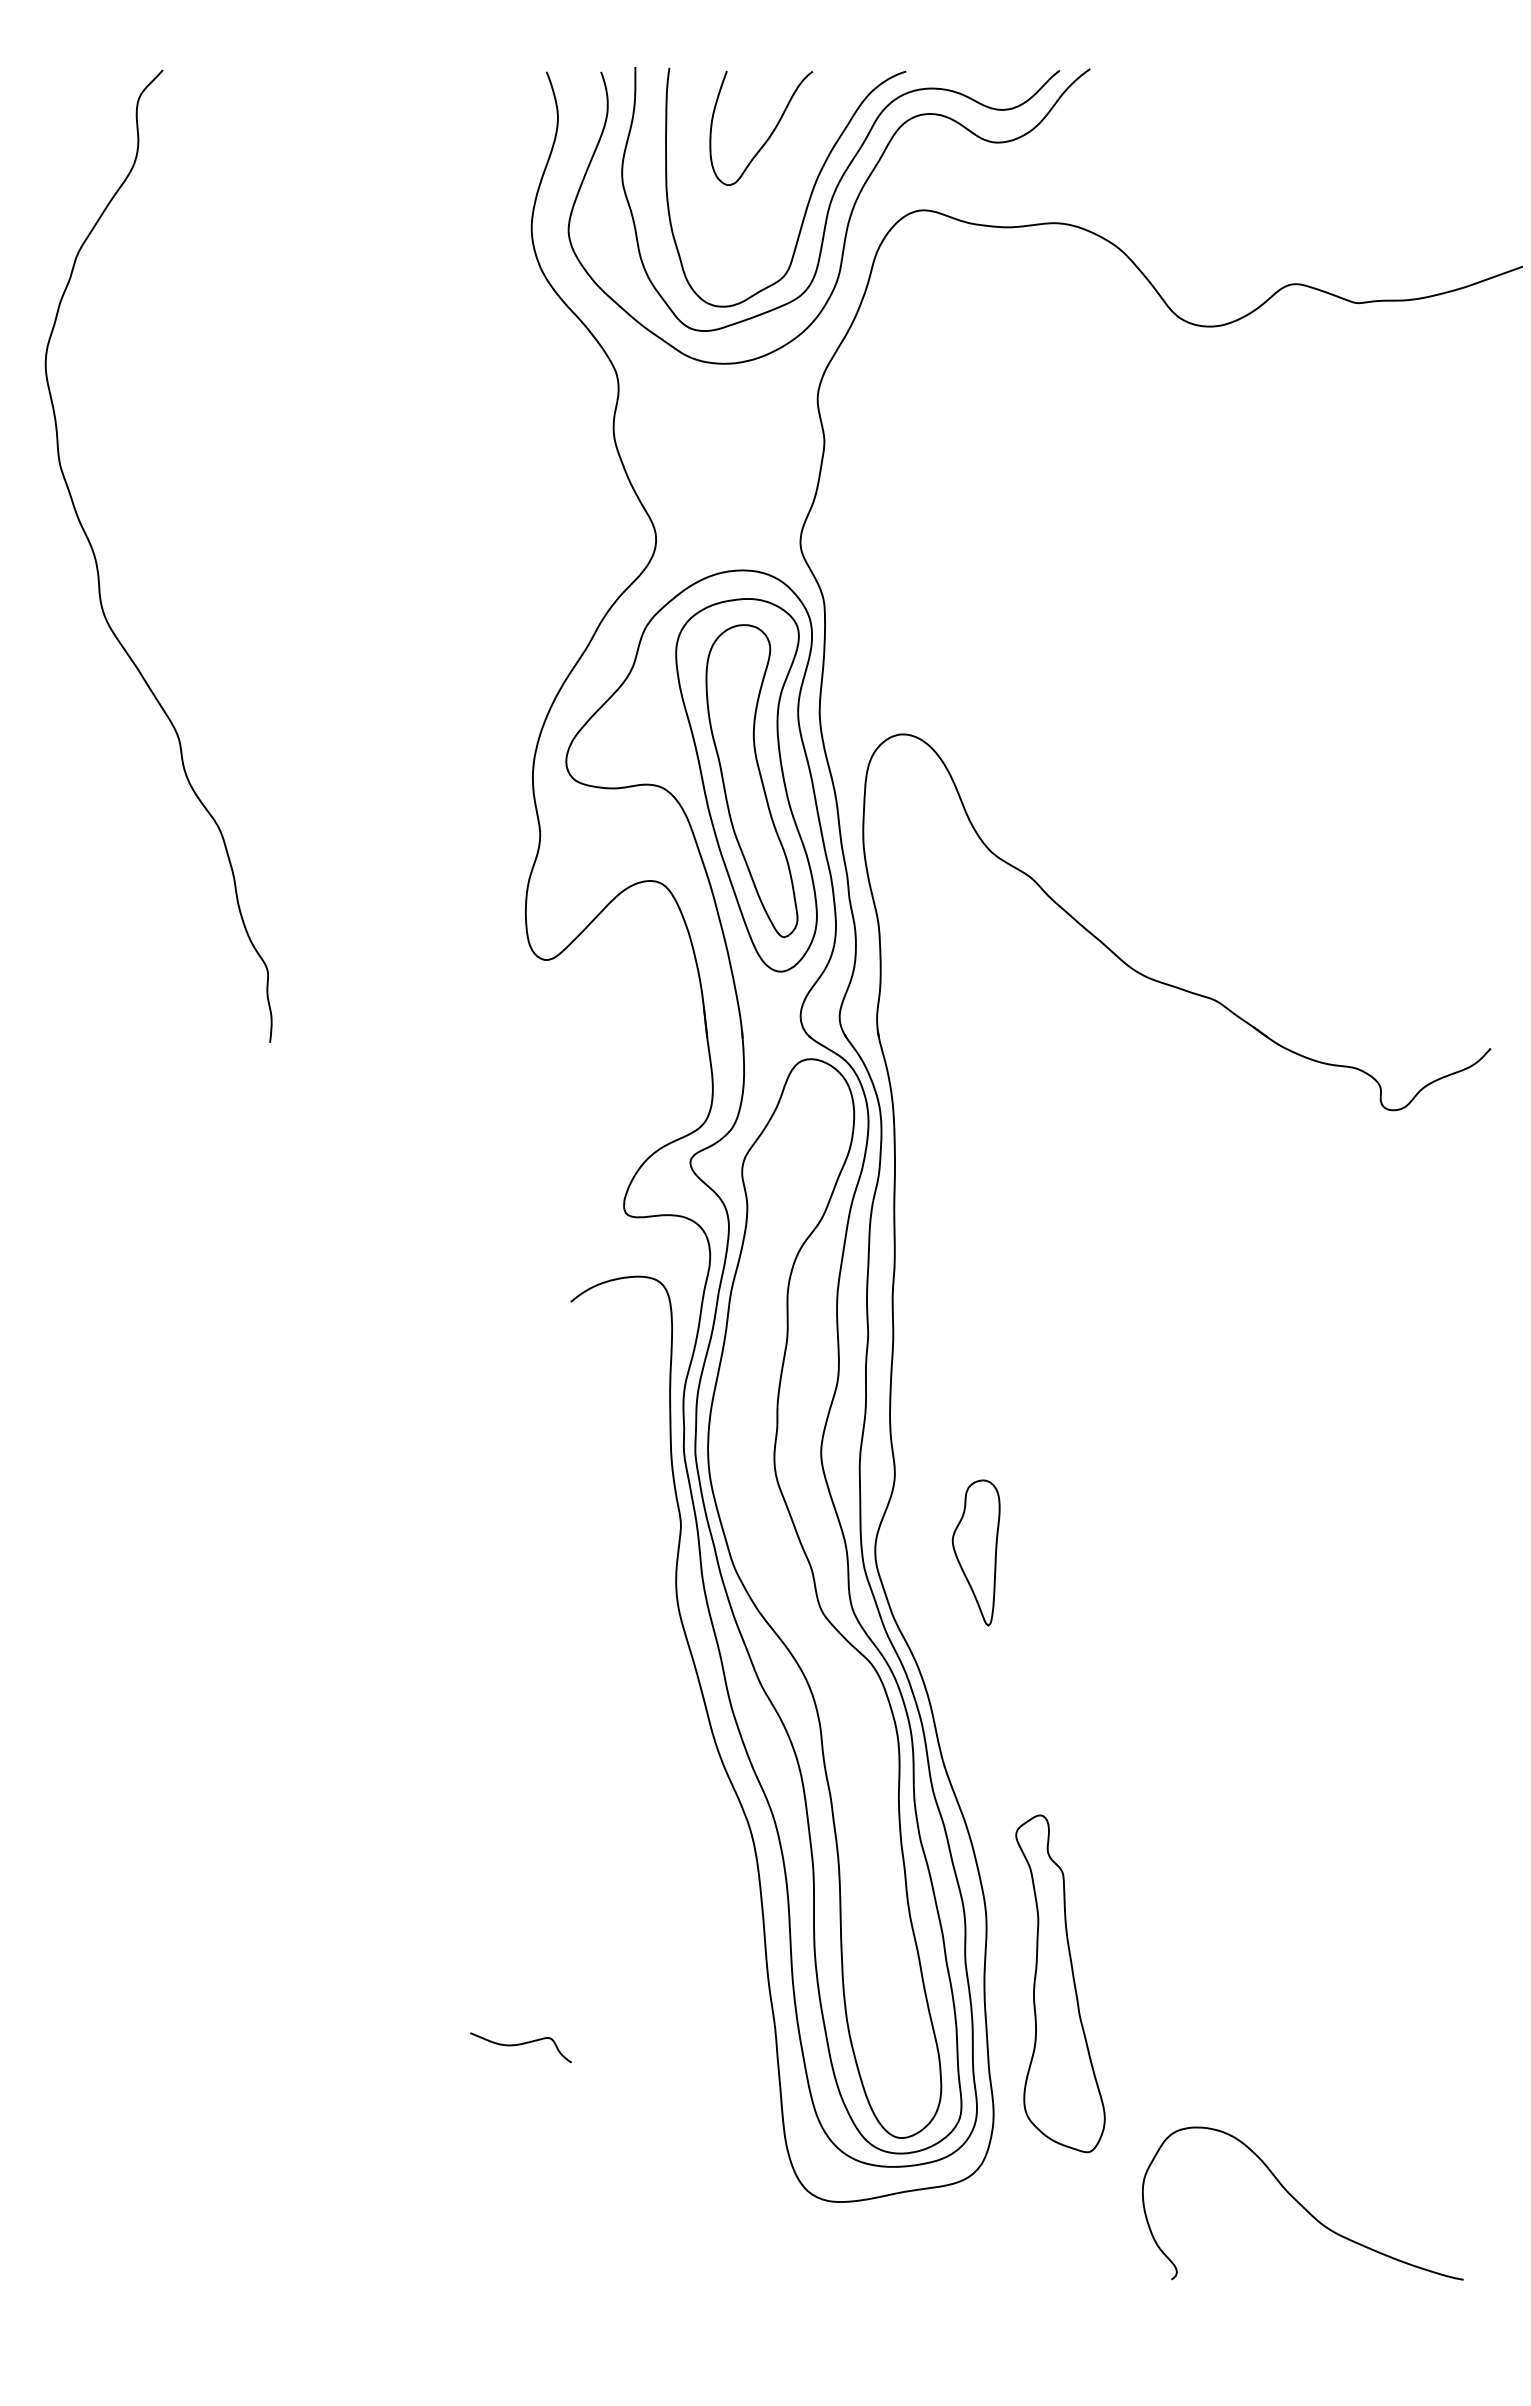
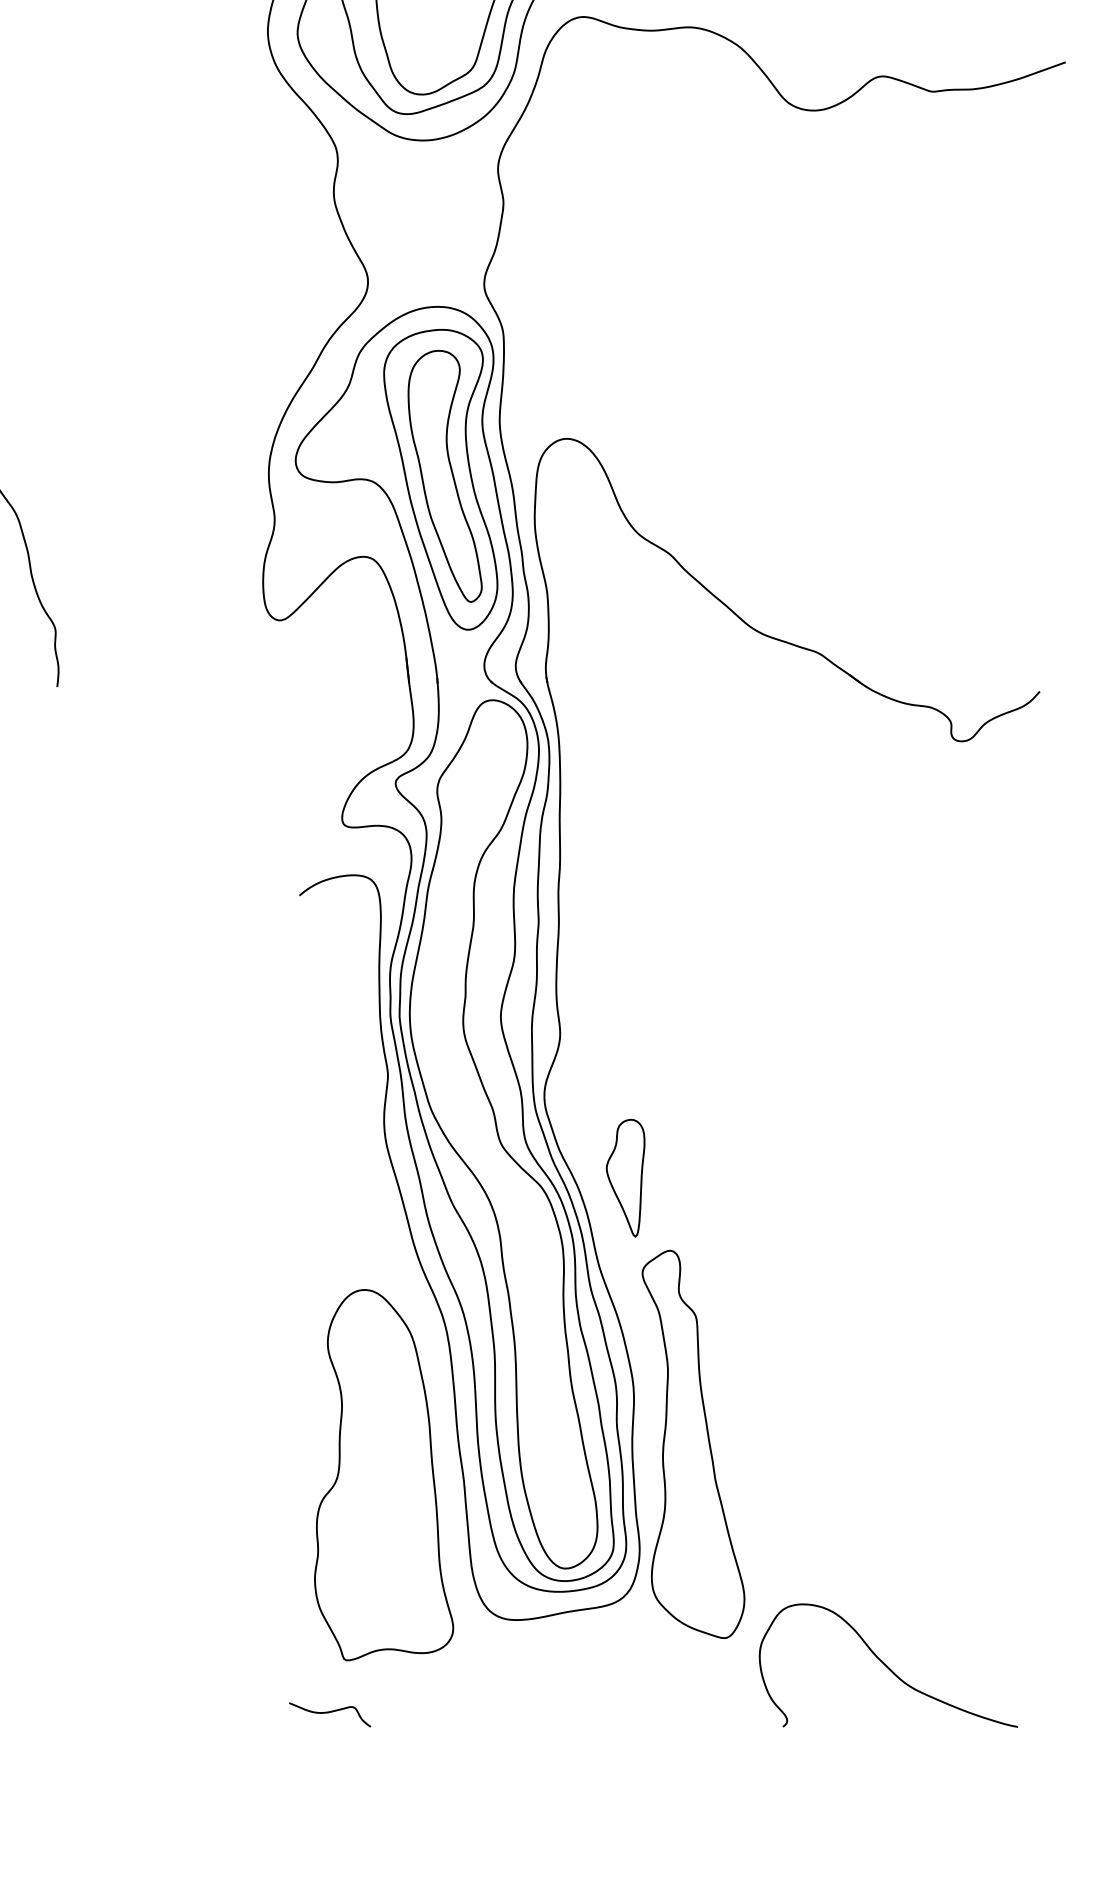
part: (975, 1552) -> (625, 1177), moved
part: (1060, 1983) -> (693, 1444), size x1.43
part: (675, 2021) -> (383, 1474), added
curve: (520, 2045) -> (329, 1713), moved
curve: (1301, 2204) -> (887, 1666), moved

